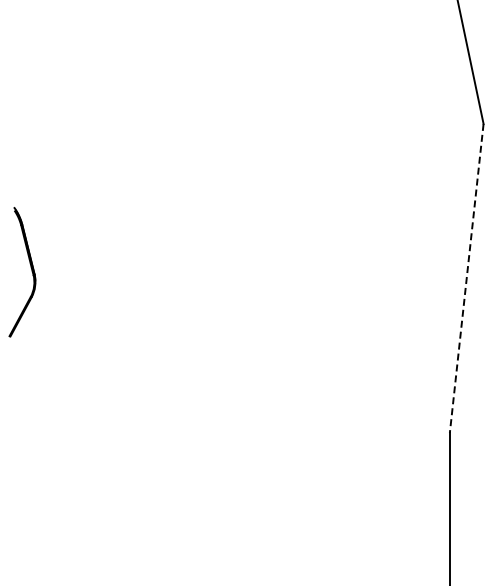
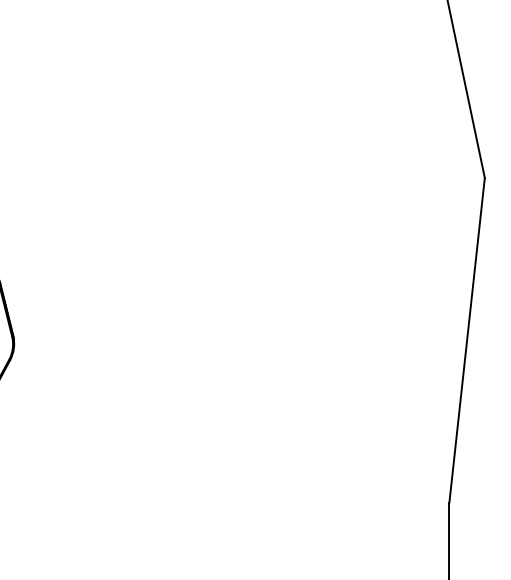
line: (466, 278) -> (466, 340), dashed -> solid

